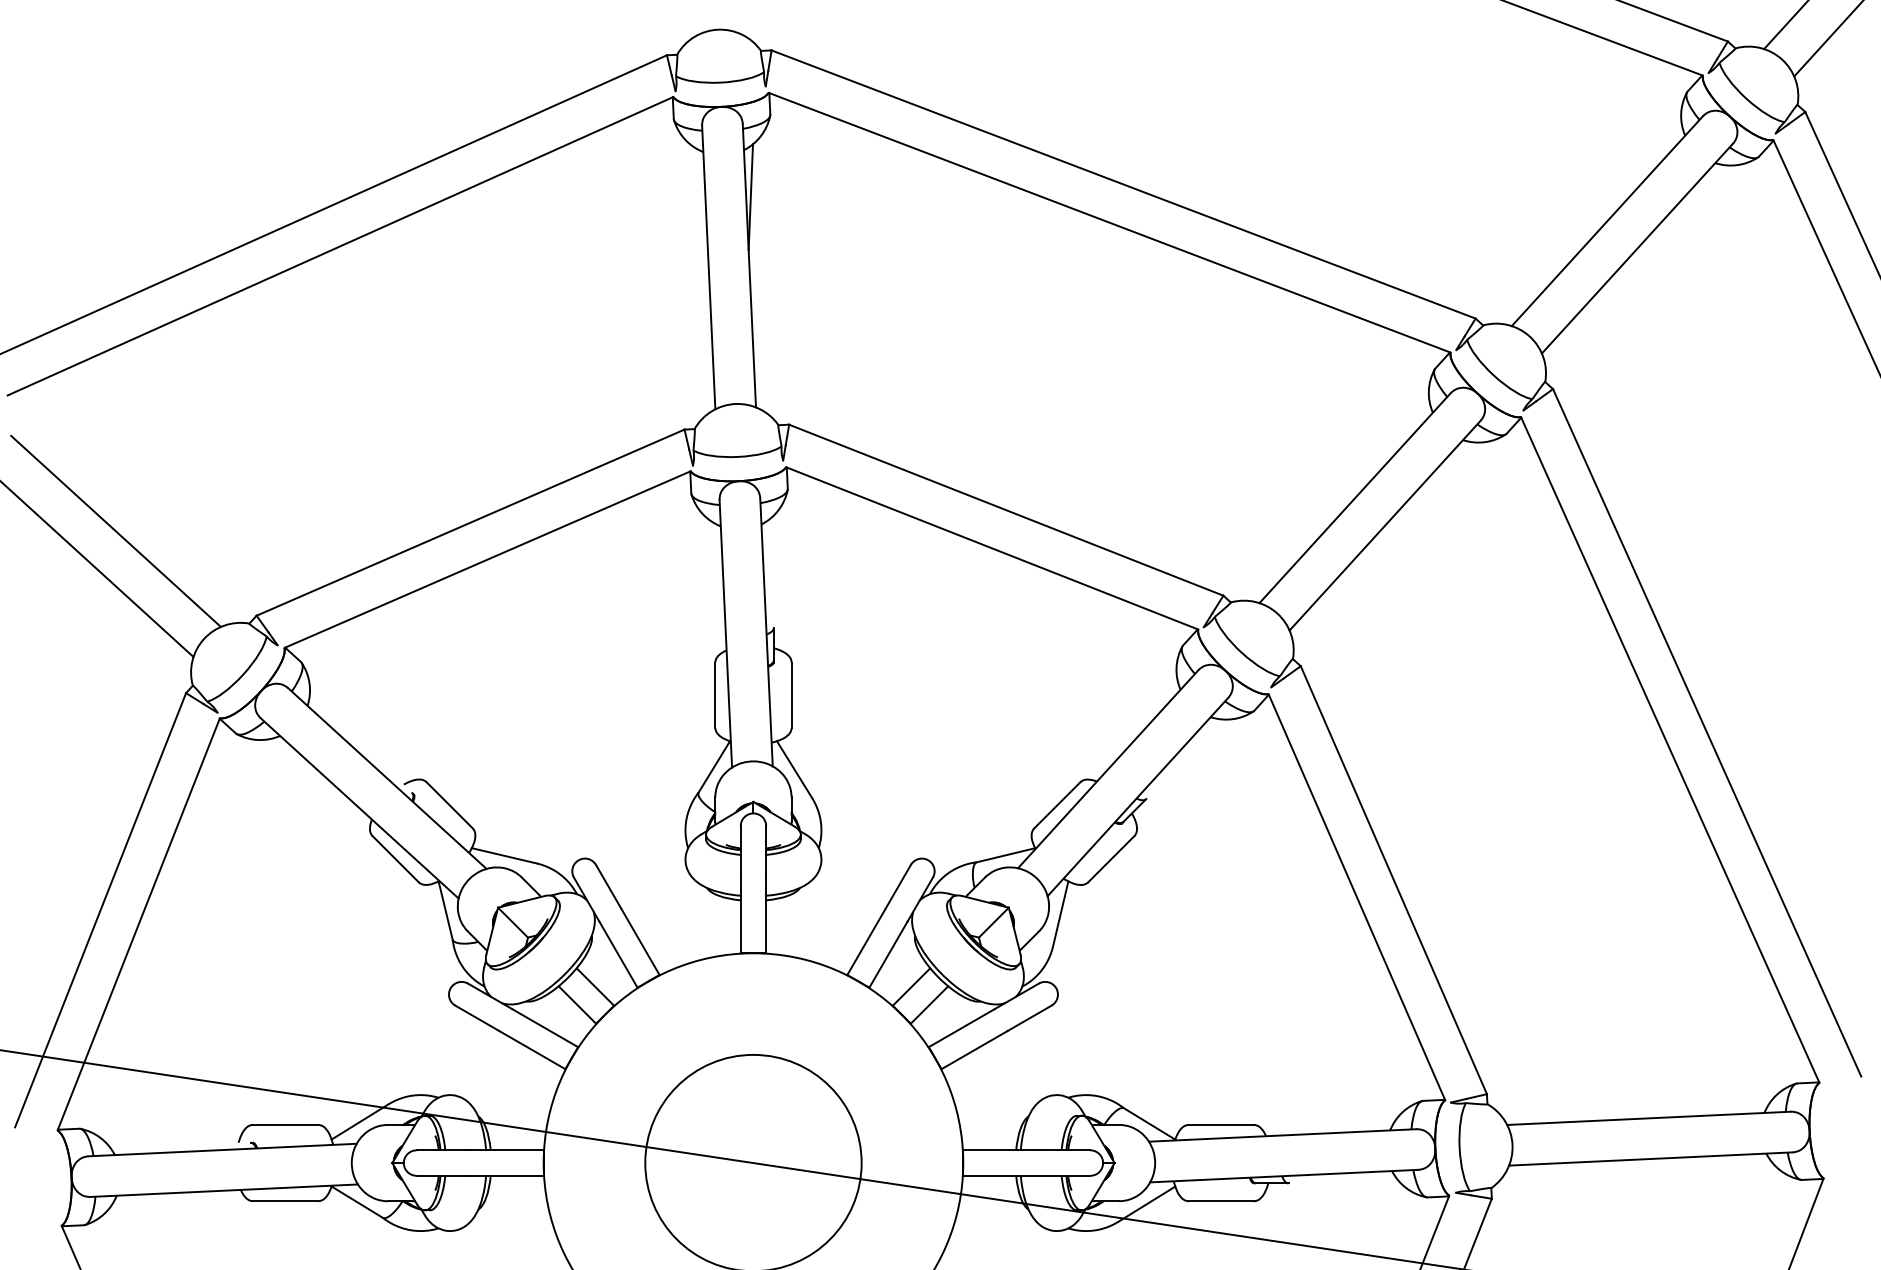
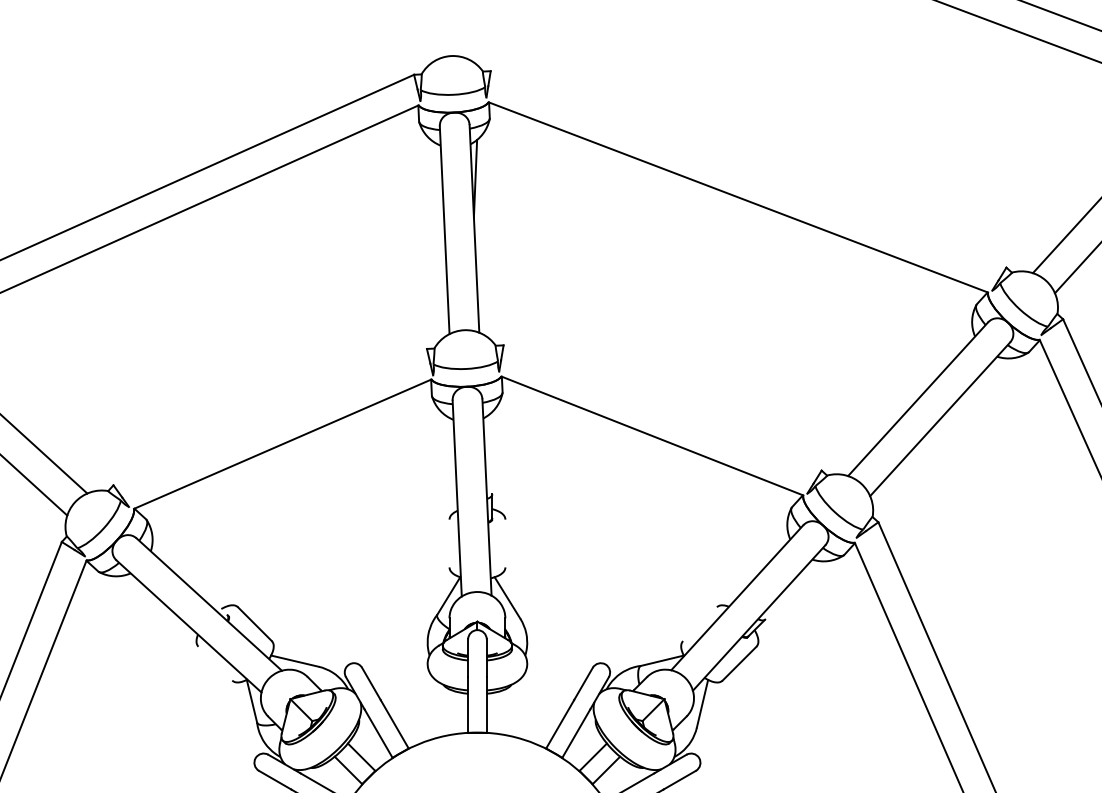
line: (1123, 184) -> (748, 169), removed
line: (1006, 509) -> (662, 407), removed
line: (470, 522) -> (270, 417), removed
line: (715, 694) -> (449, 543), removed
line: (791, 694) -> (505, 543), removed
line: (1057, 805) -> (700, 624), removed
line: (395, 859) -> (215, 663), removed

